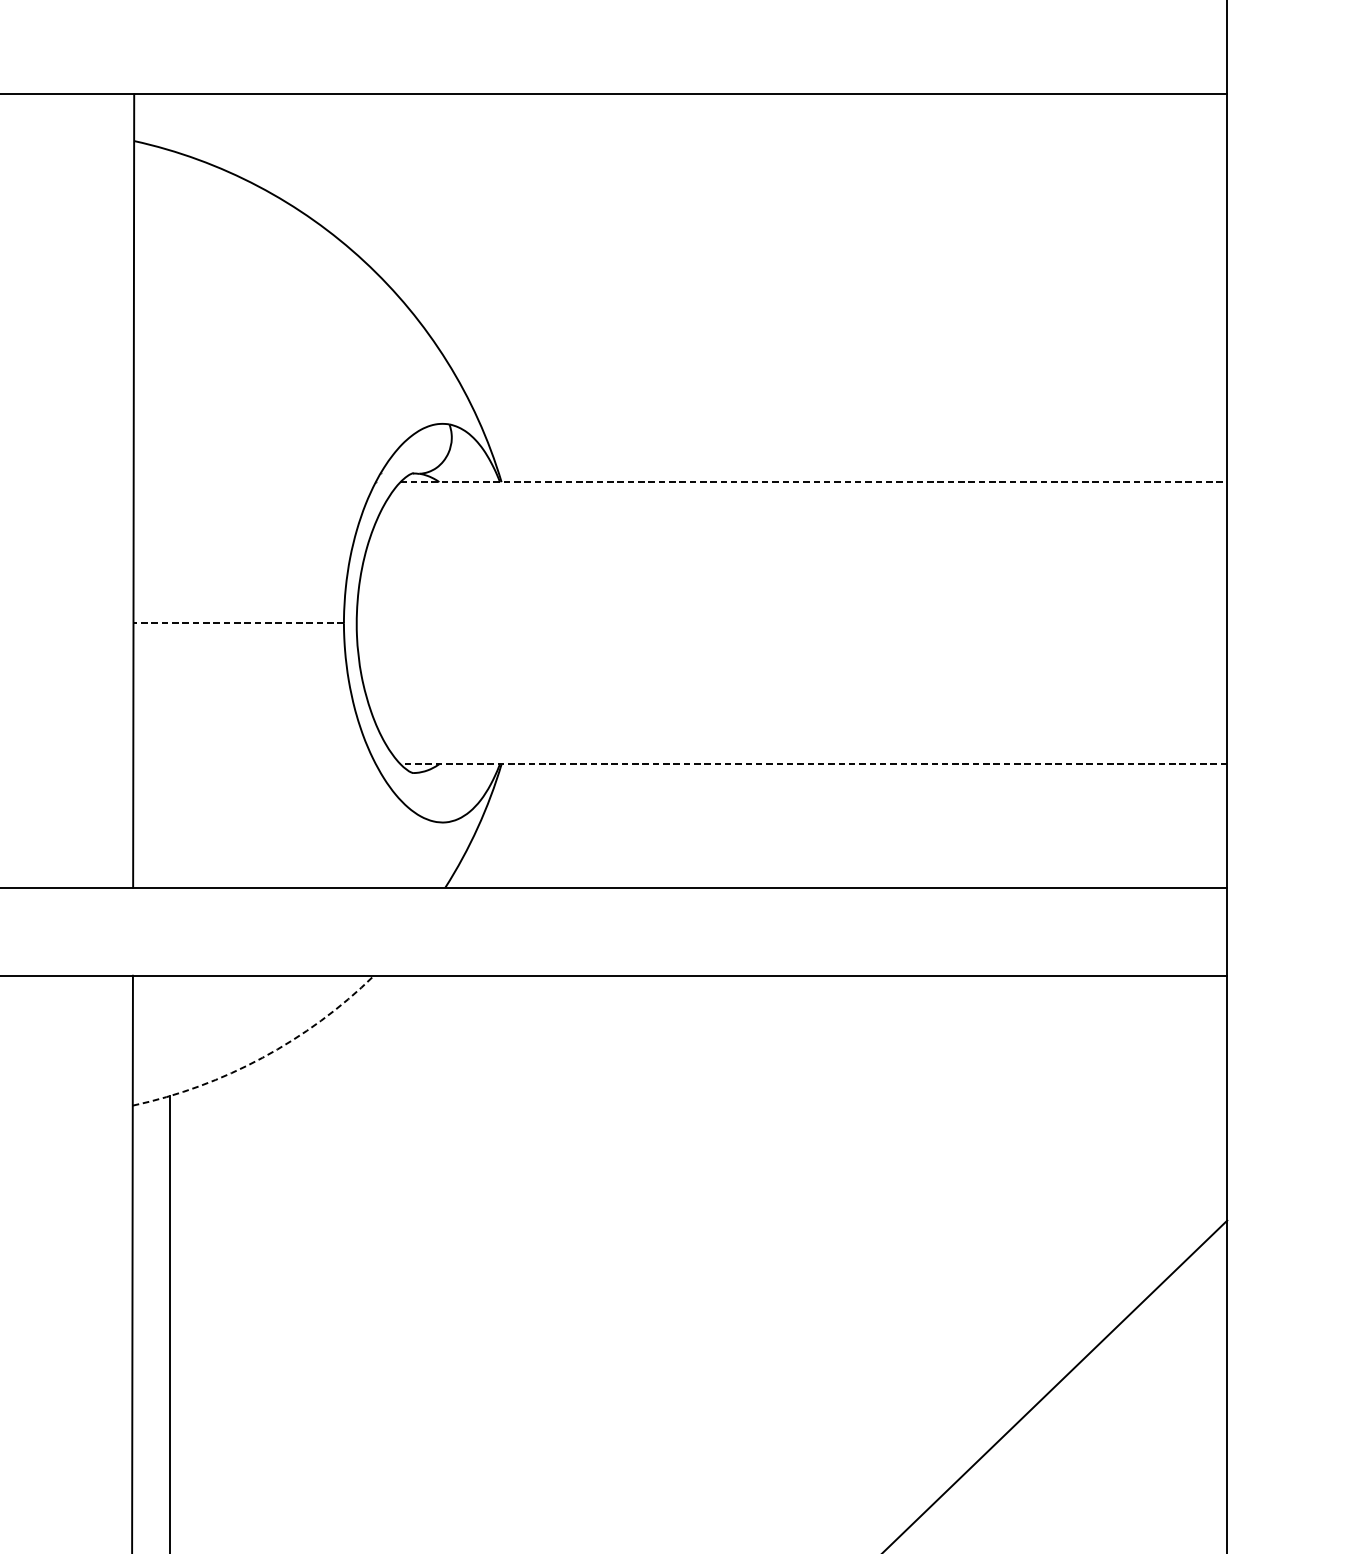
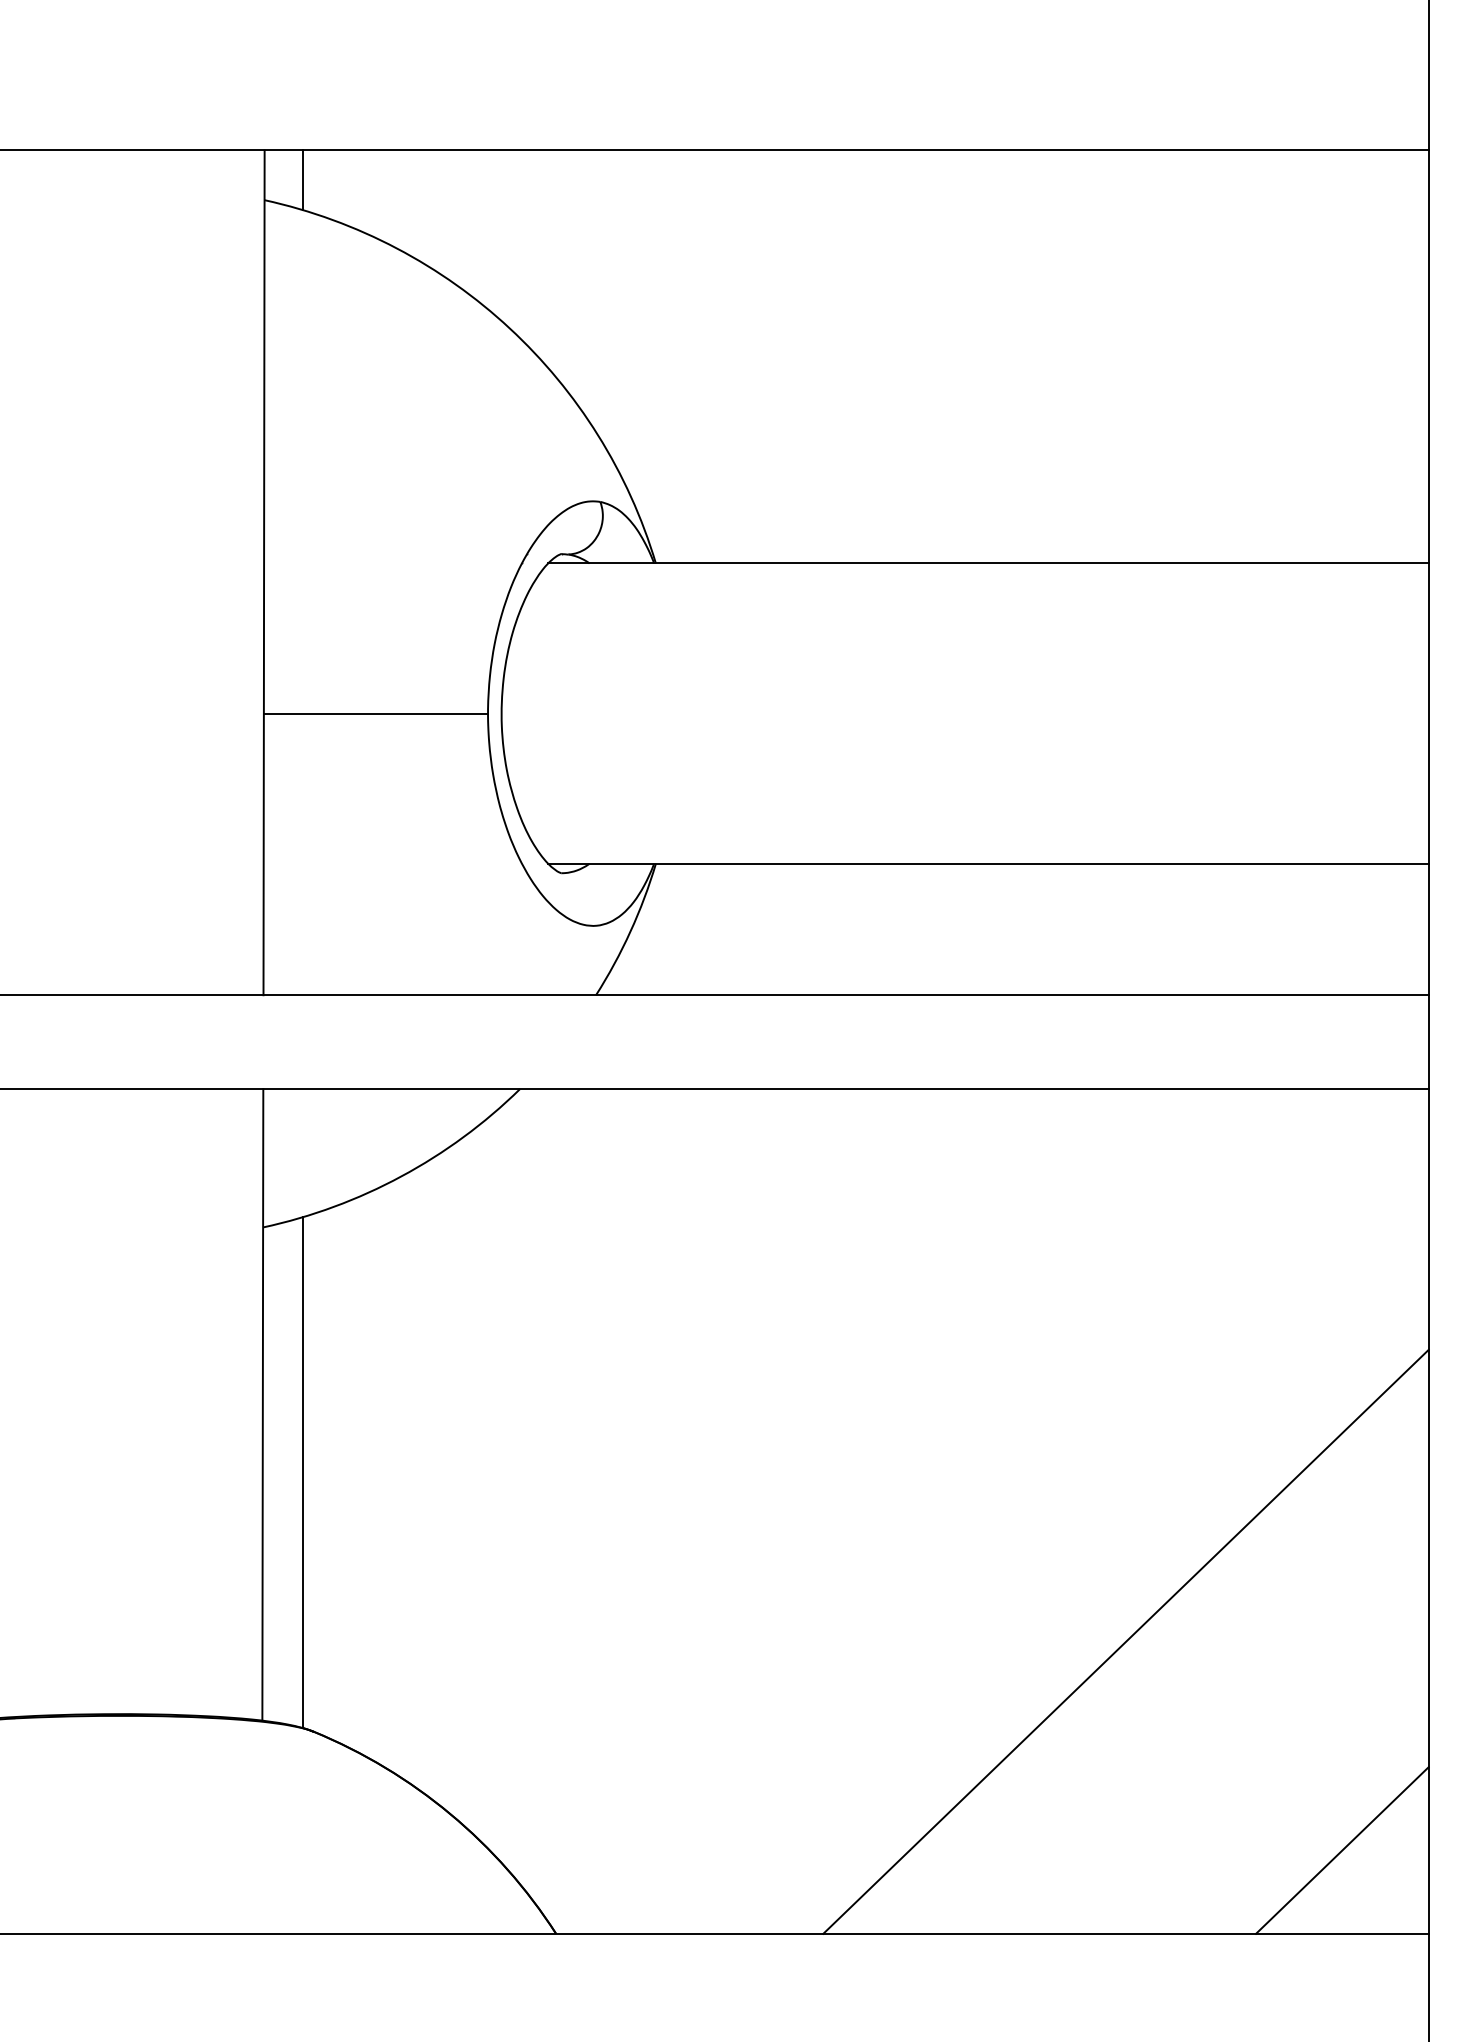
line: (169, 121) -> (302, 179), added
line: (813, 482) -> (988, 563), dashed -> solid
line: (238, 623) -> (375, 713), dashed -> solid
line: (812, 763) -> (987, 863), dashed -> solid
arc: (262, 1057) -> (401, 1176), dashed -> solid

